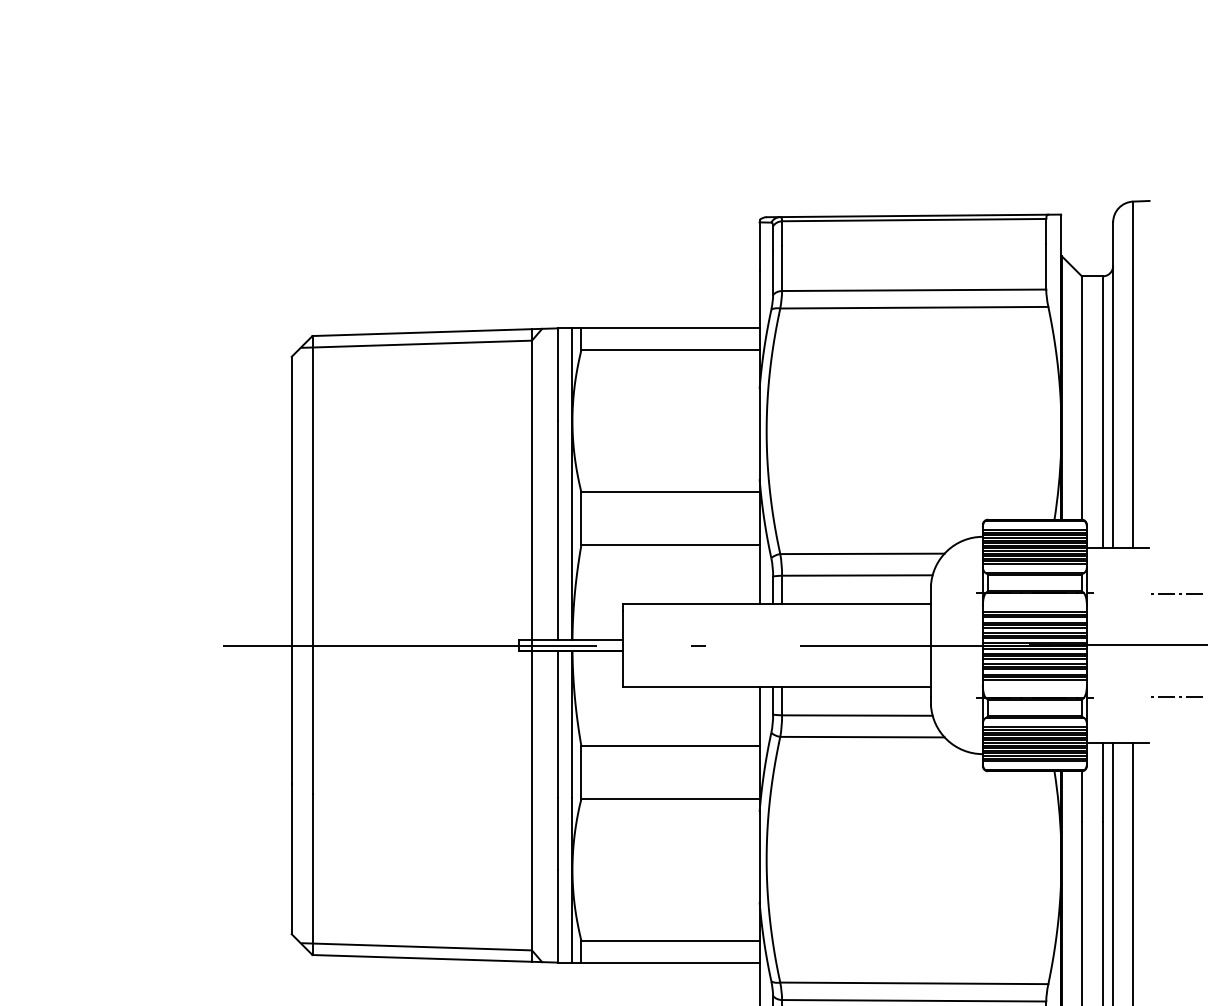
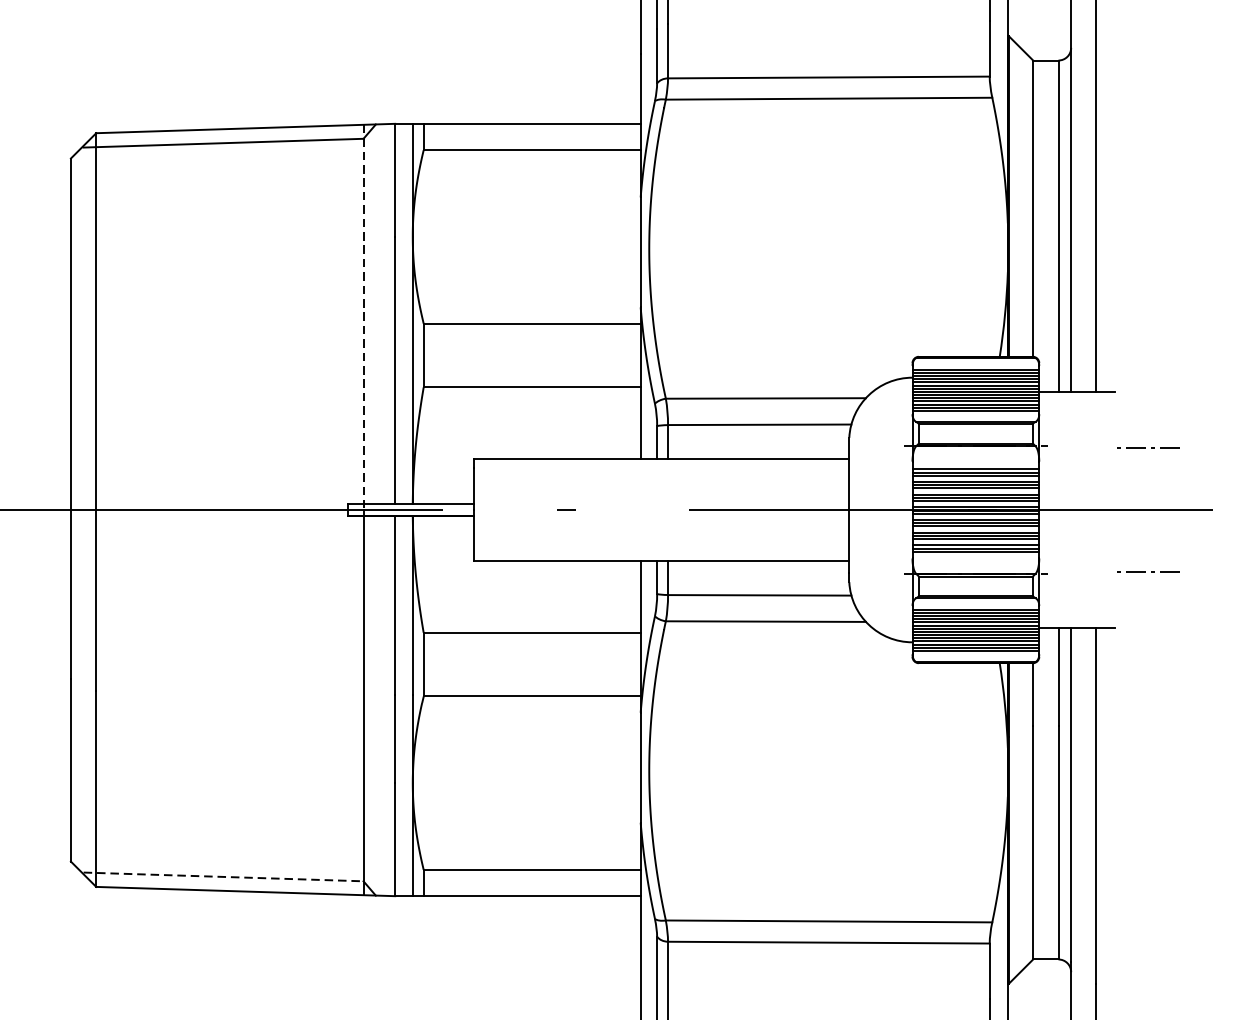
line: (532, 487) -> (364, 317), solid -> dashed
line: (417, 946) -> (224, 876), solid -> dashed

